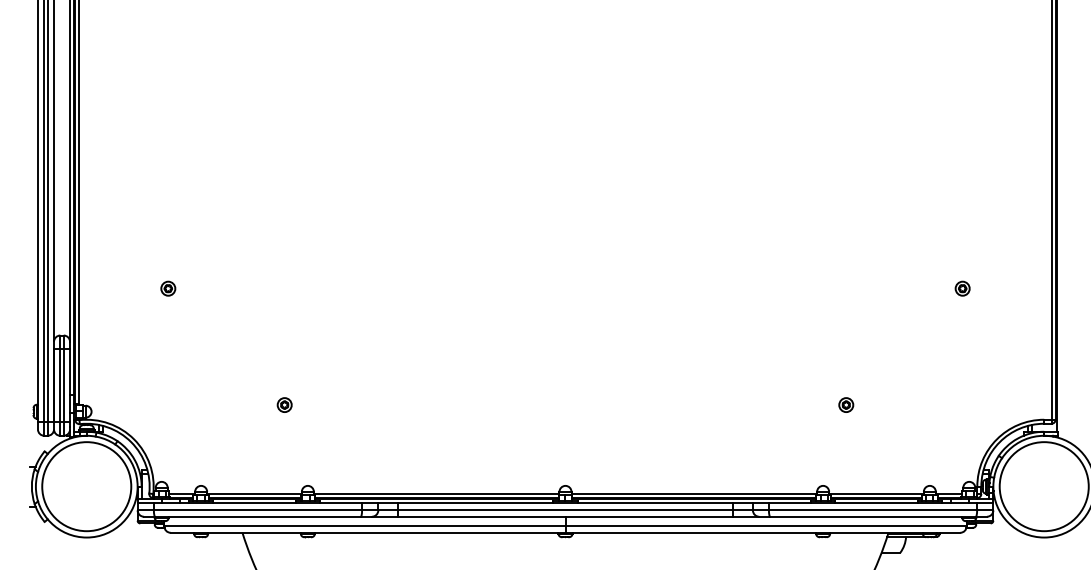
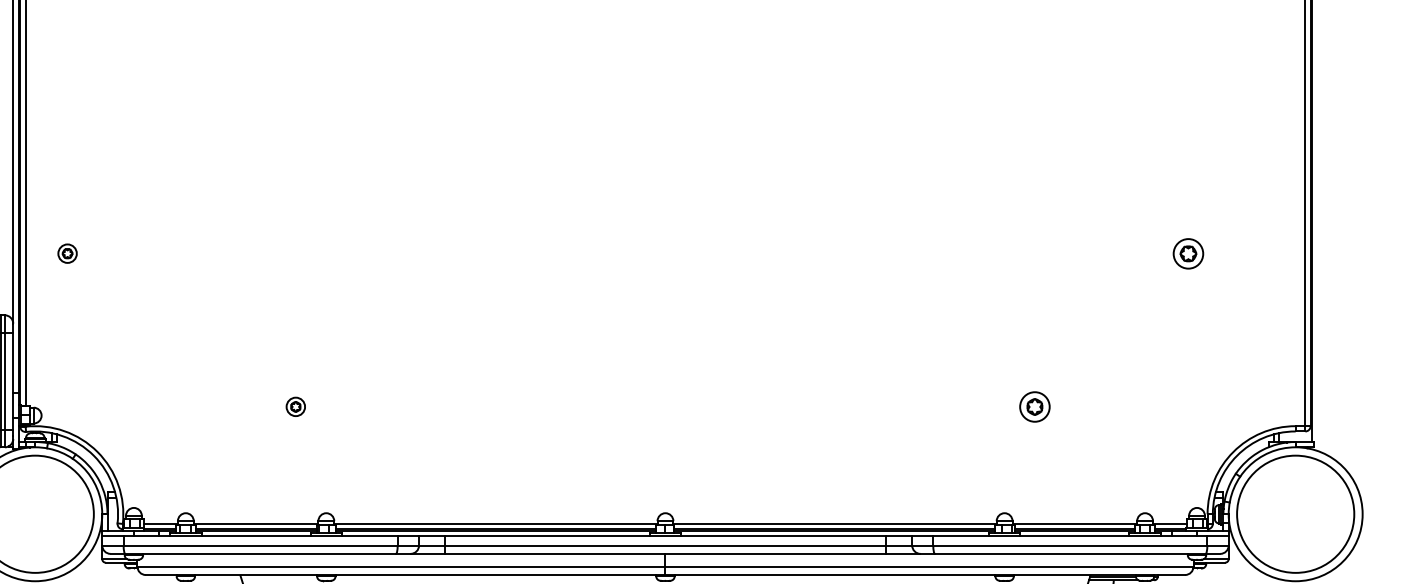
part: (168, 288) -> (67, 253), moved
part: (962, 288) -> (1188, 253), size x1.6
part: (846, 404) -> (1035, 406), size x1.6

